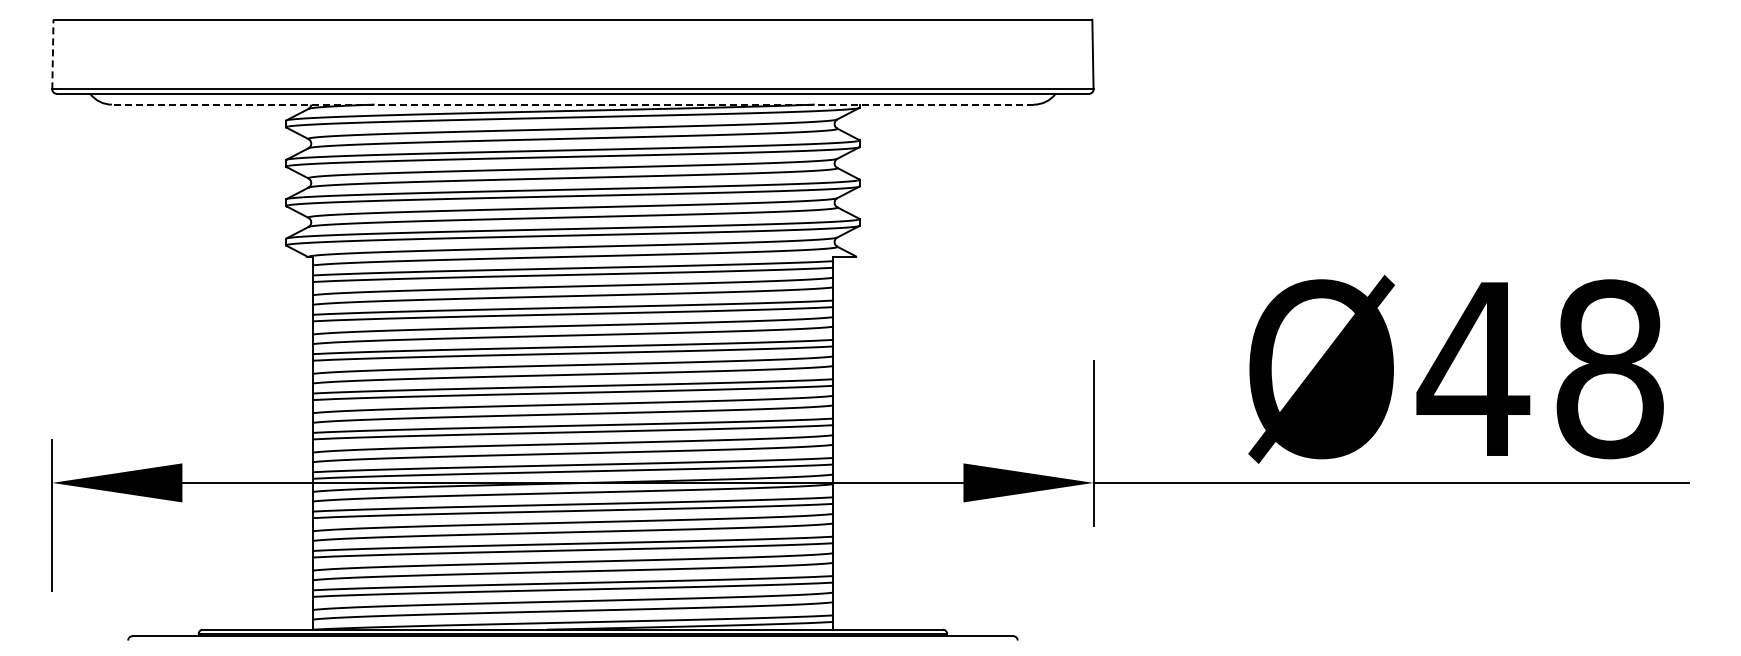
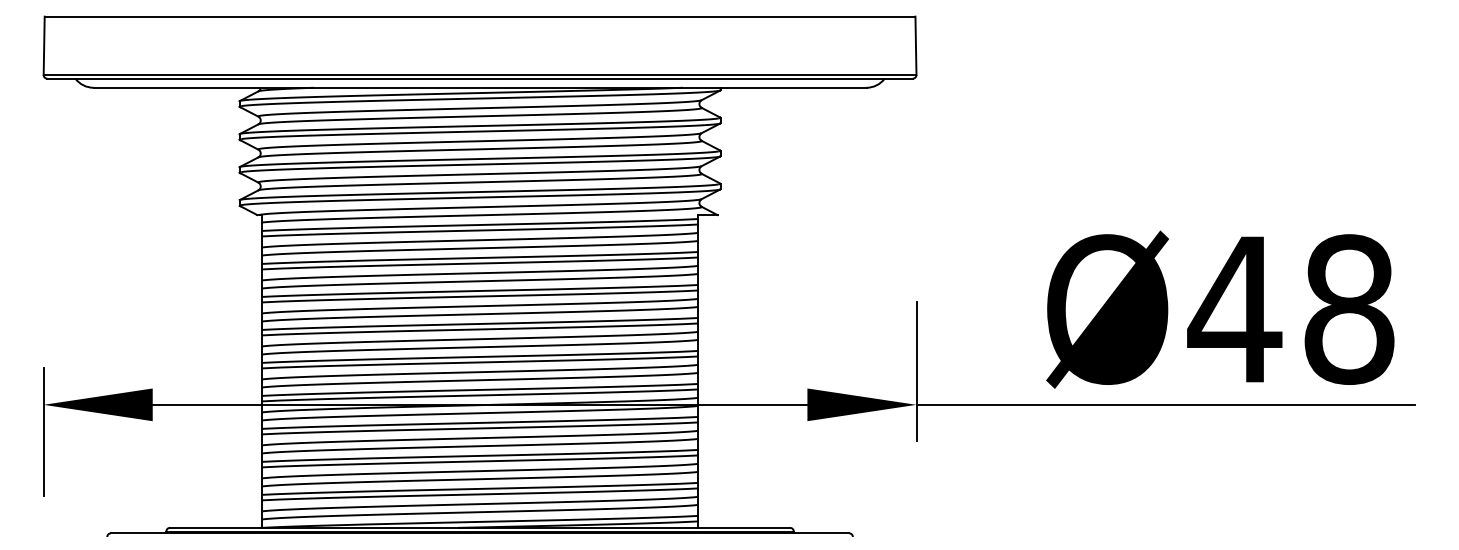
line: (52, 54) -> (43, 45), dashed -> solid
line: (572, 104) -> (479, 87), dashed -> solid

